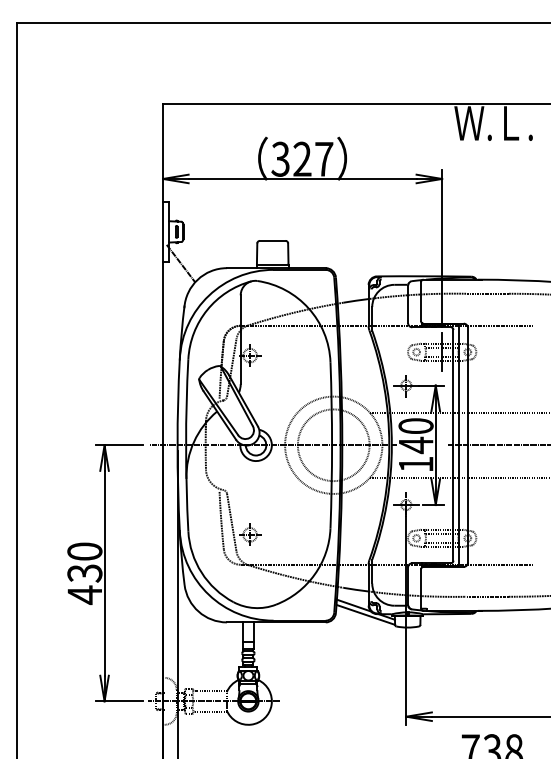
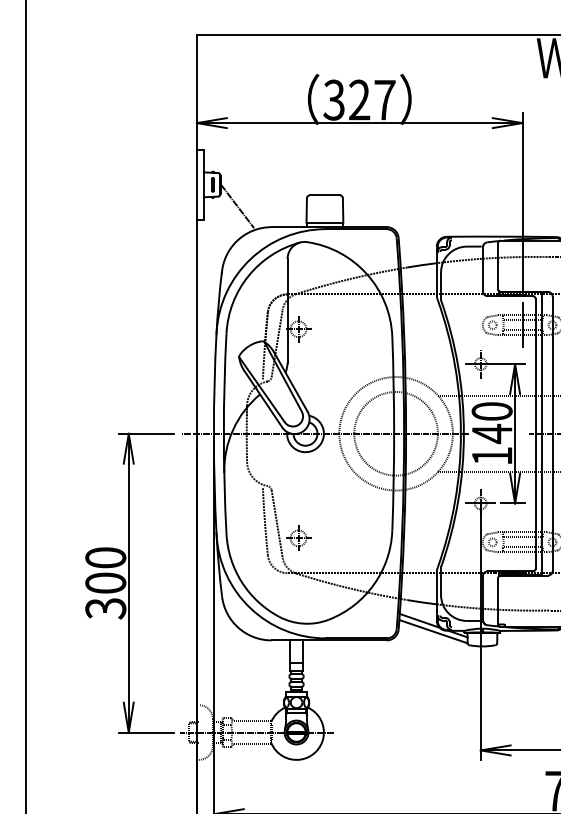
line: (180, 263) -> (237, 206), moved
text: (84, 584) -> (105, 596), 430 -> 300

